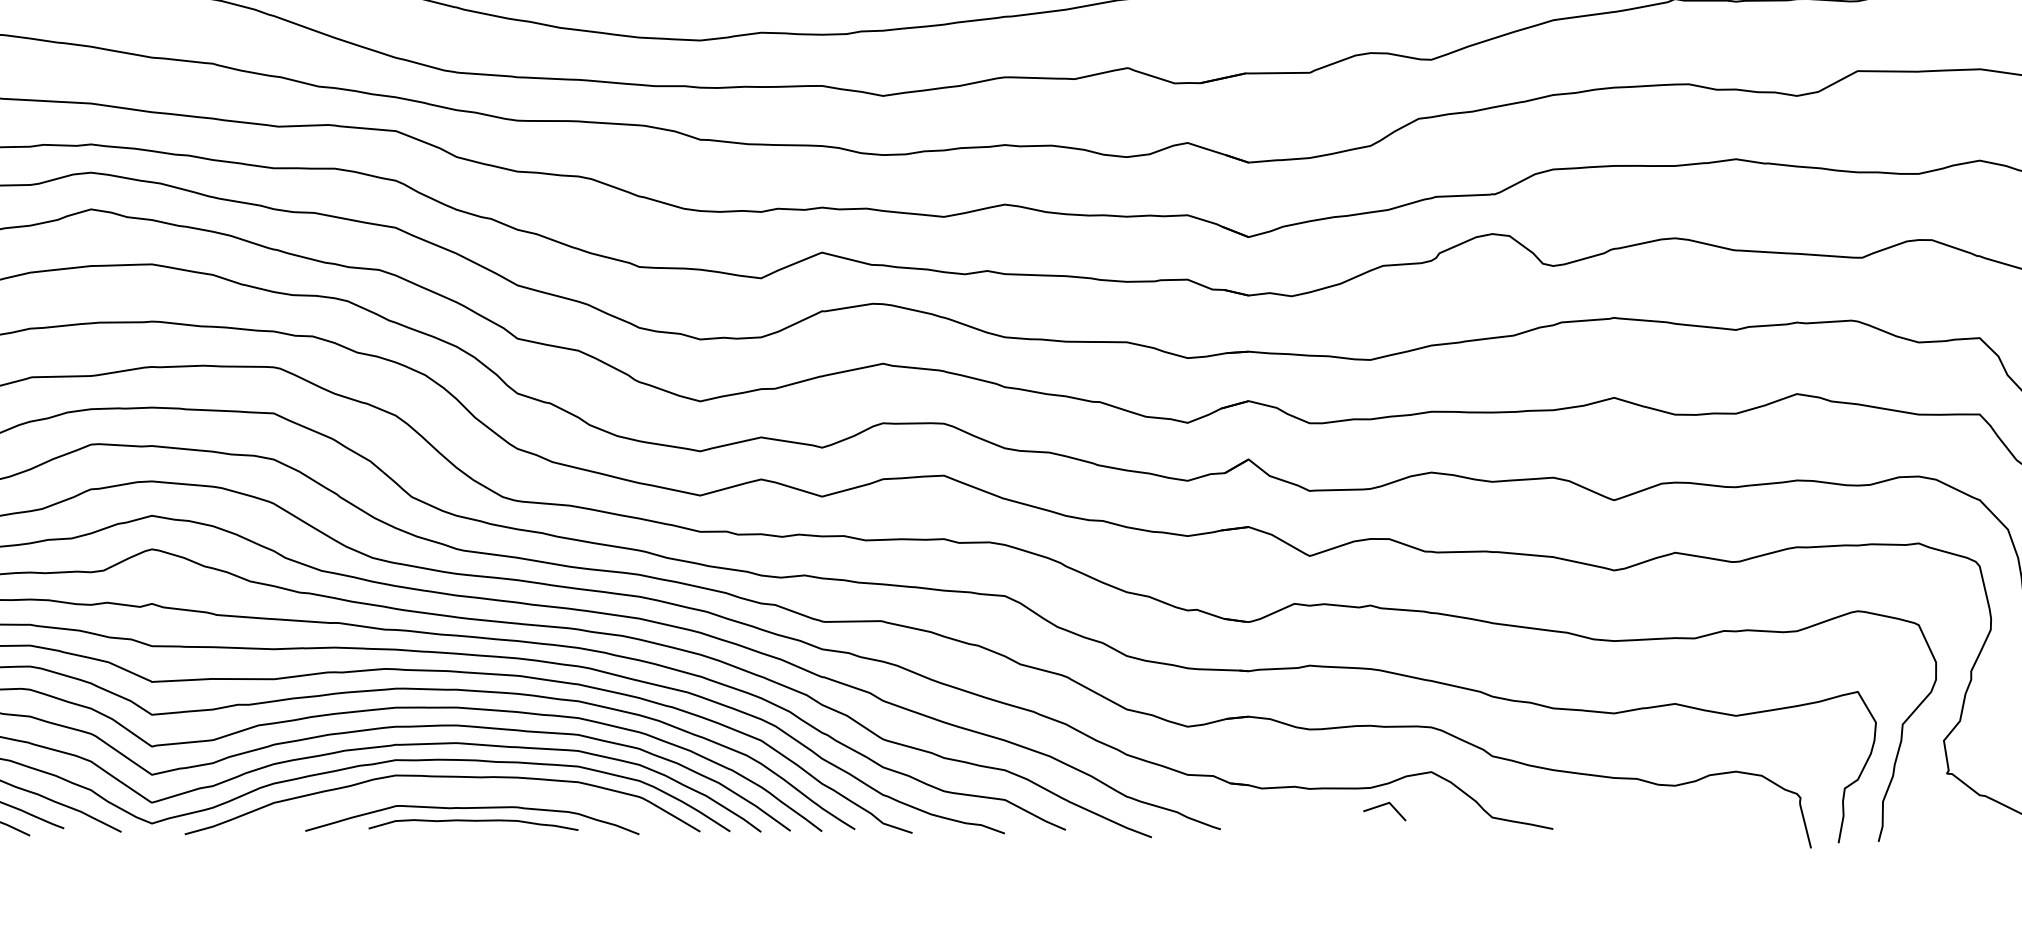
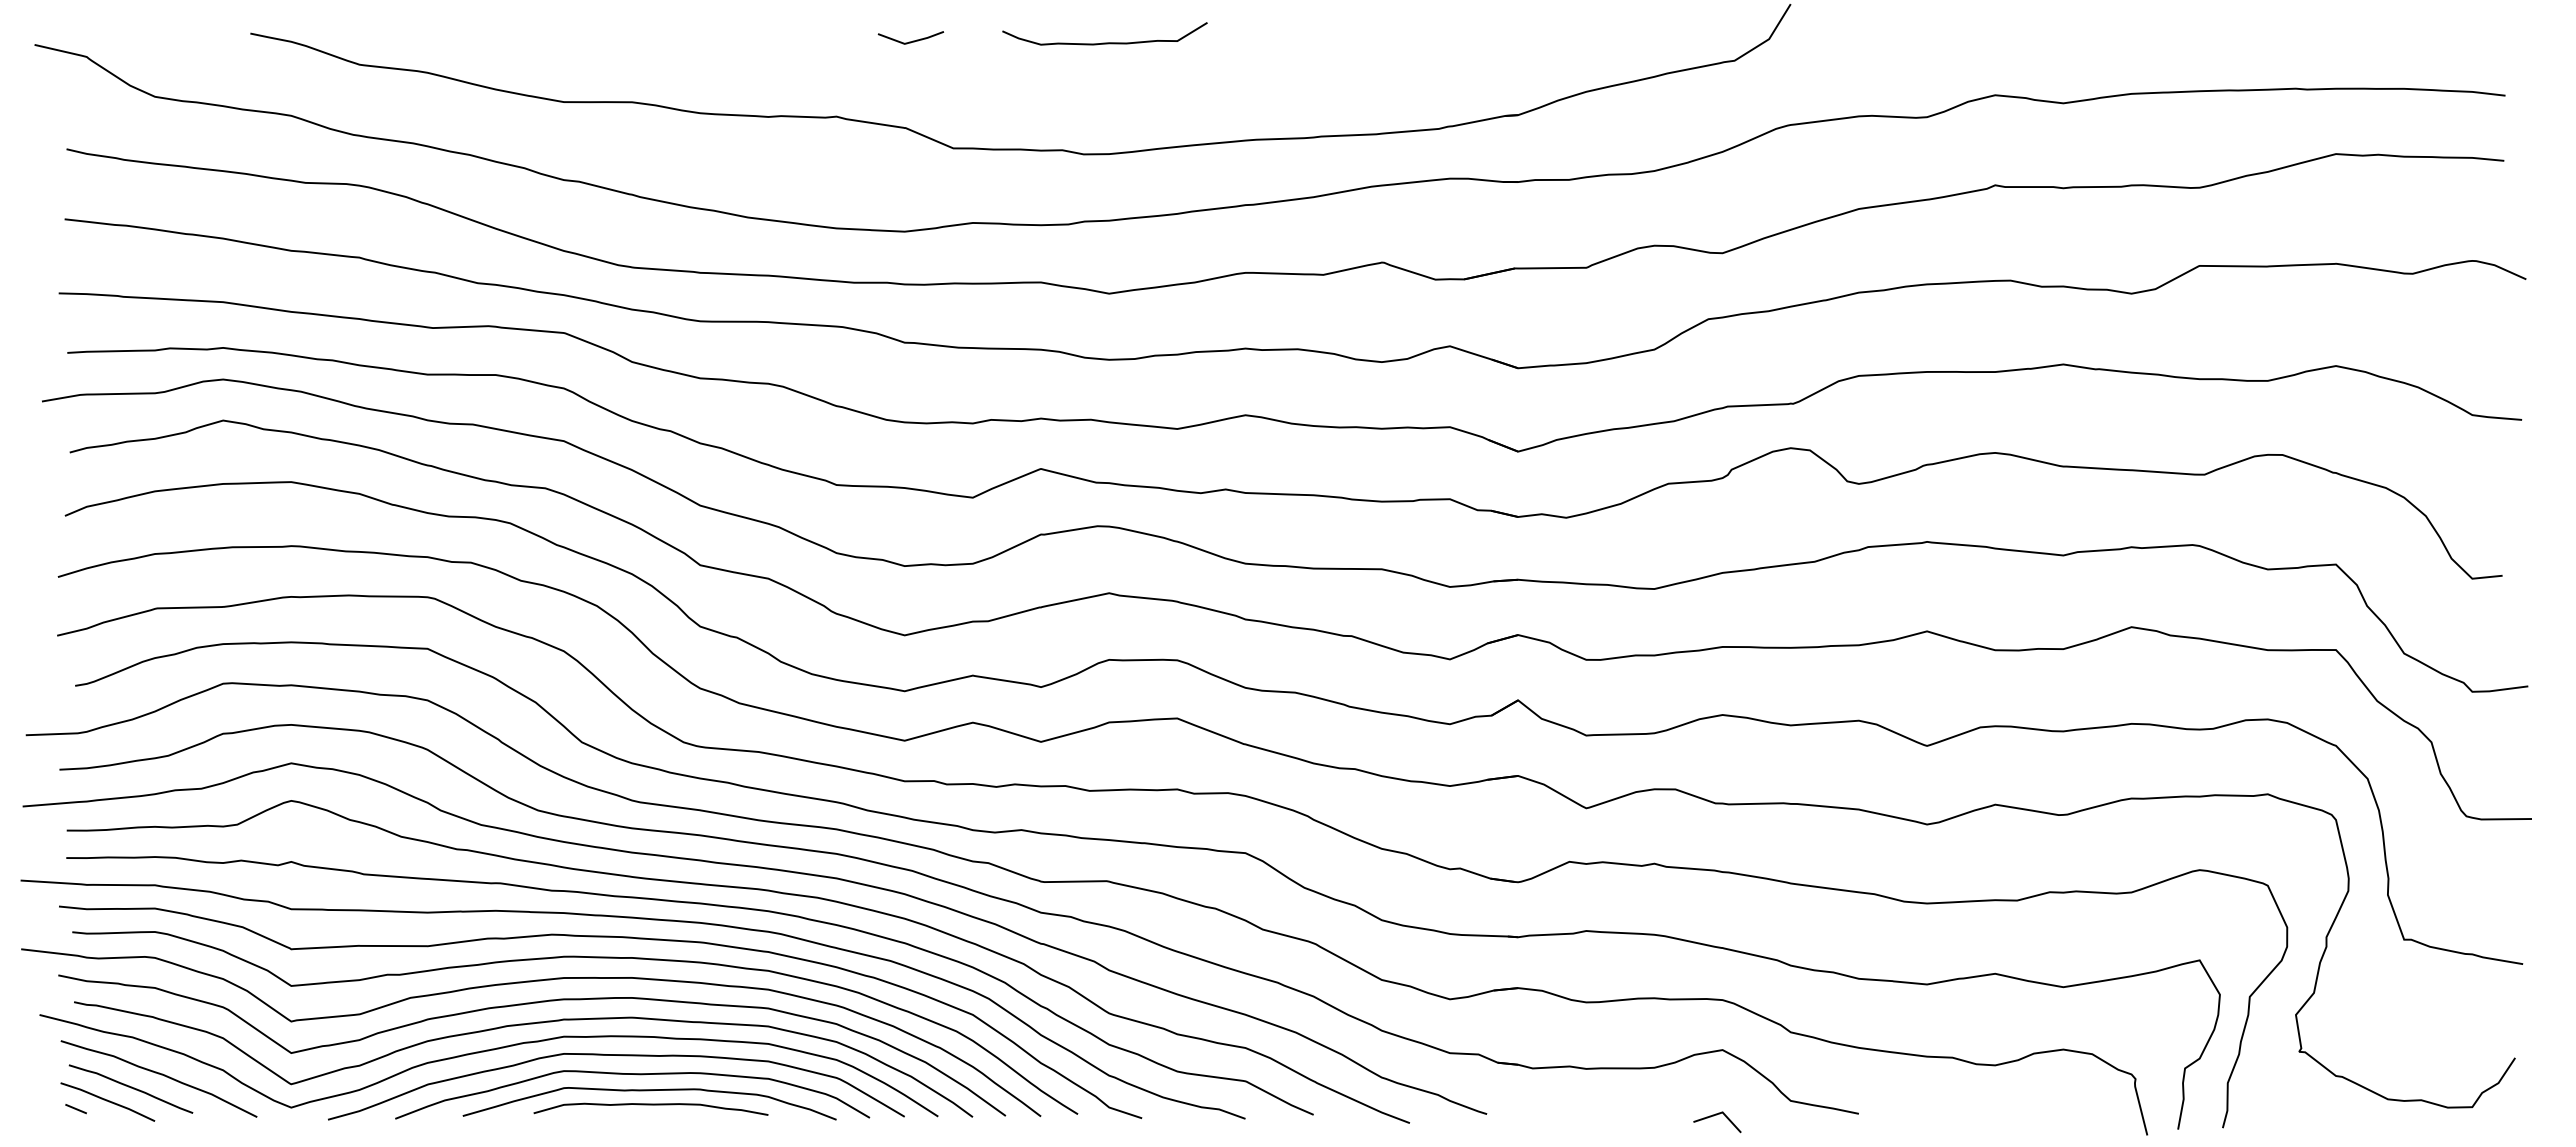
curve: (461, 794) -> (637, 1075), added
line: (1382, 806) -> (1714, 1116), moved

